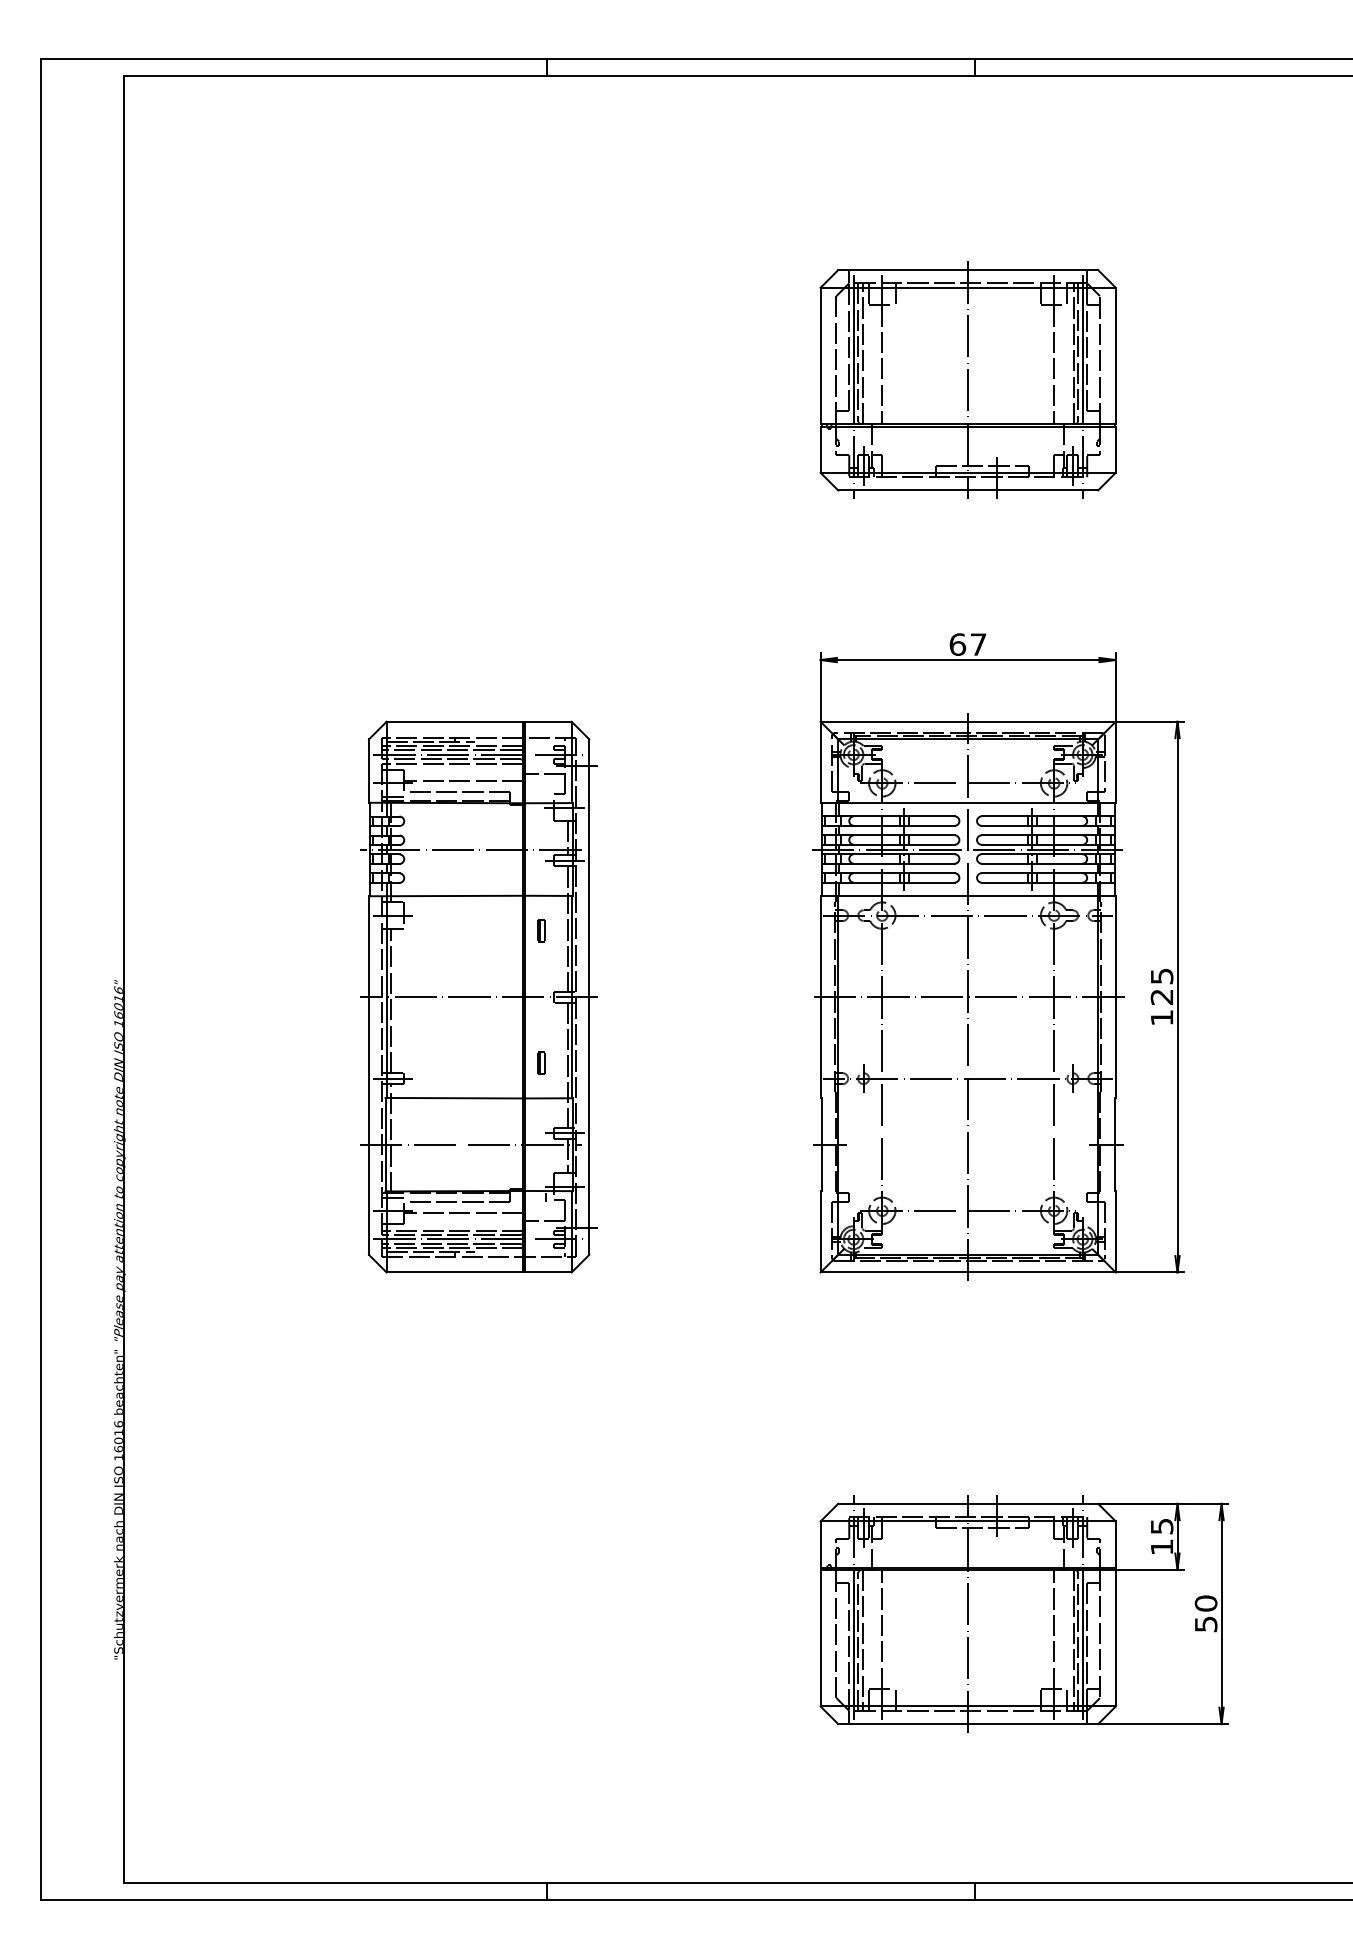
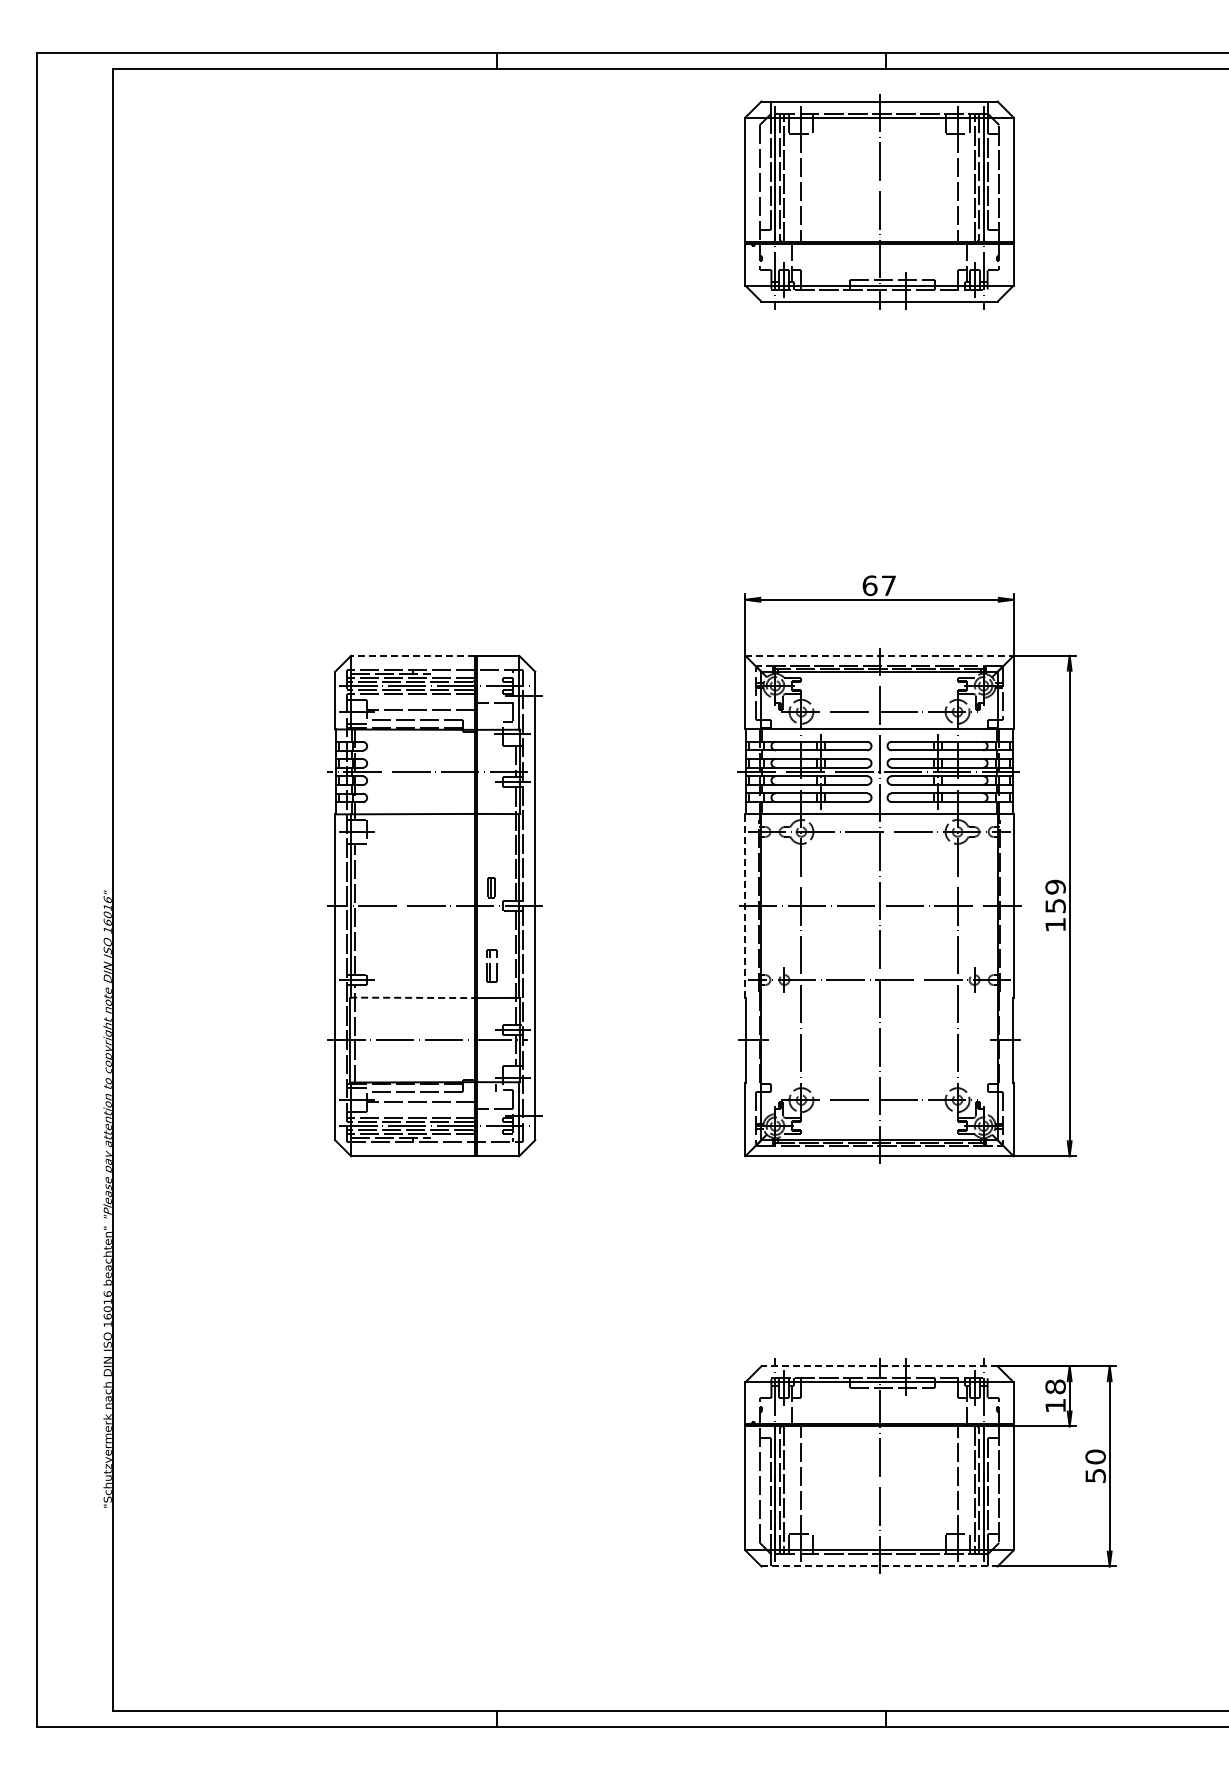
part: (968, 380) -> (879, 201), moved
line: (454, 721) -> (412, 655), solid -> dashed
line: (969, 721) -> (880, 655), solid -> dashed
part: (541, 930) -> (491, 887), moved
text: (1161, 986) -> (1055, 896), 125 -> 159
line: (820, 996) -> (745, 905), solid -> dashed
part: (541, 1062) -> (491, 965), size x1.6
line: (454, 1097) -> (412, 997), solid -> dashed
line: (968, 1503) -> (879, 1366), solid -> dashed
text: (1161, 1525) -> (1055, 1386), 15 -> 18
line: (969, 1724) -> (880, 1566), solid -> dashed

